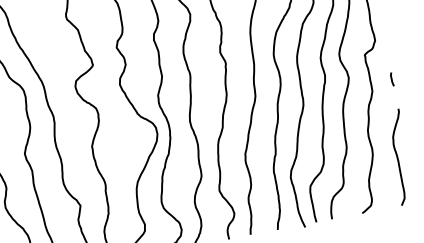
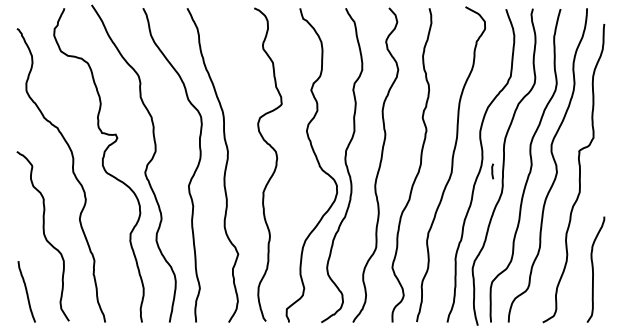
line: (391, 79) -> (492, 171), moved

